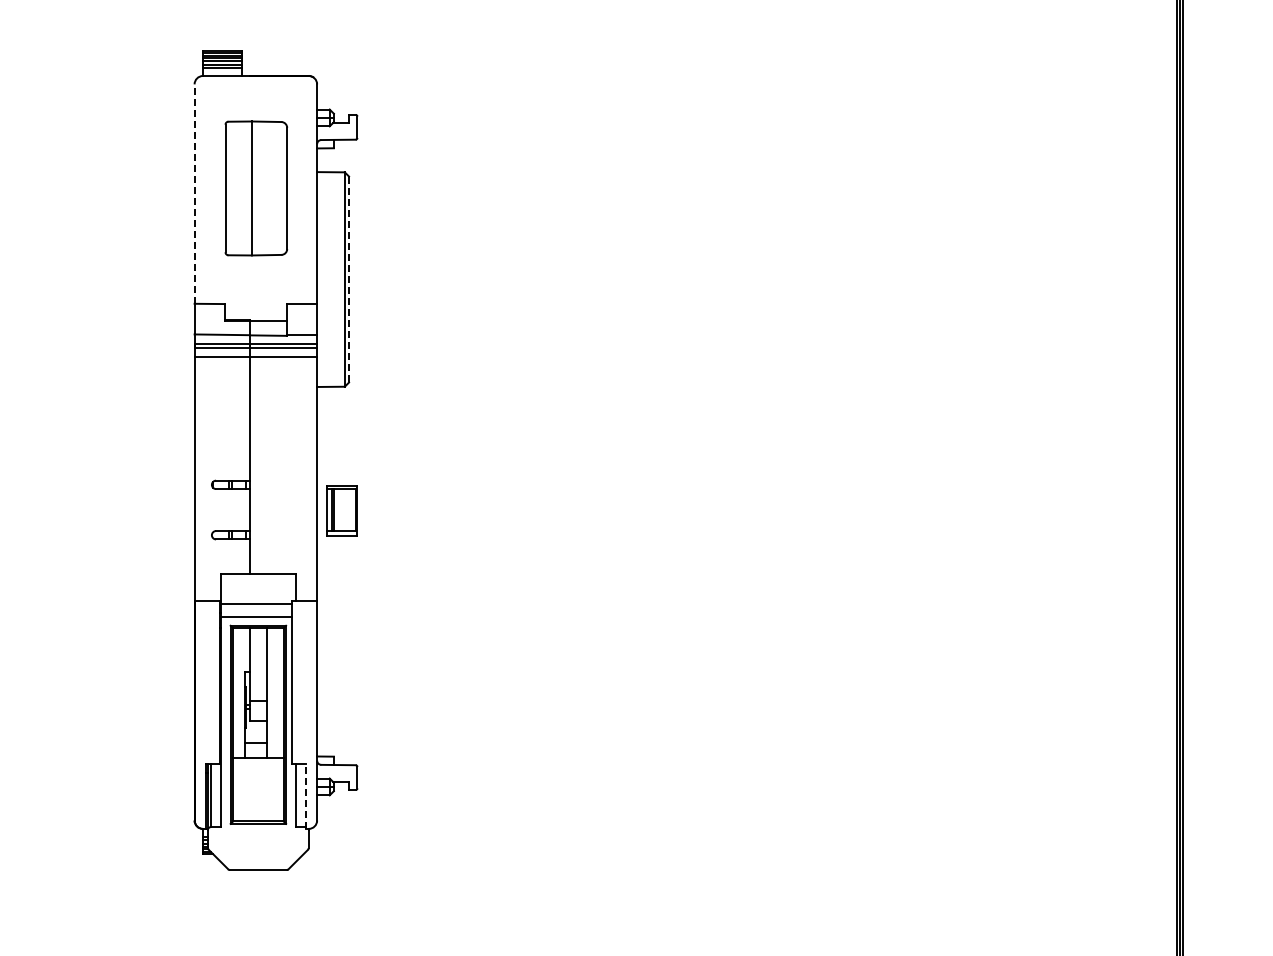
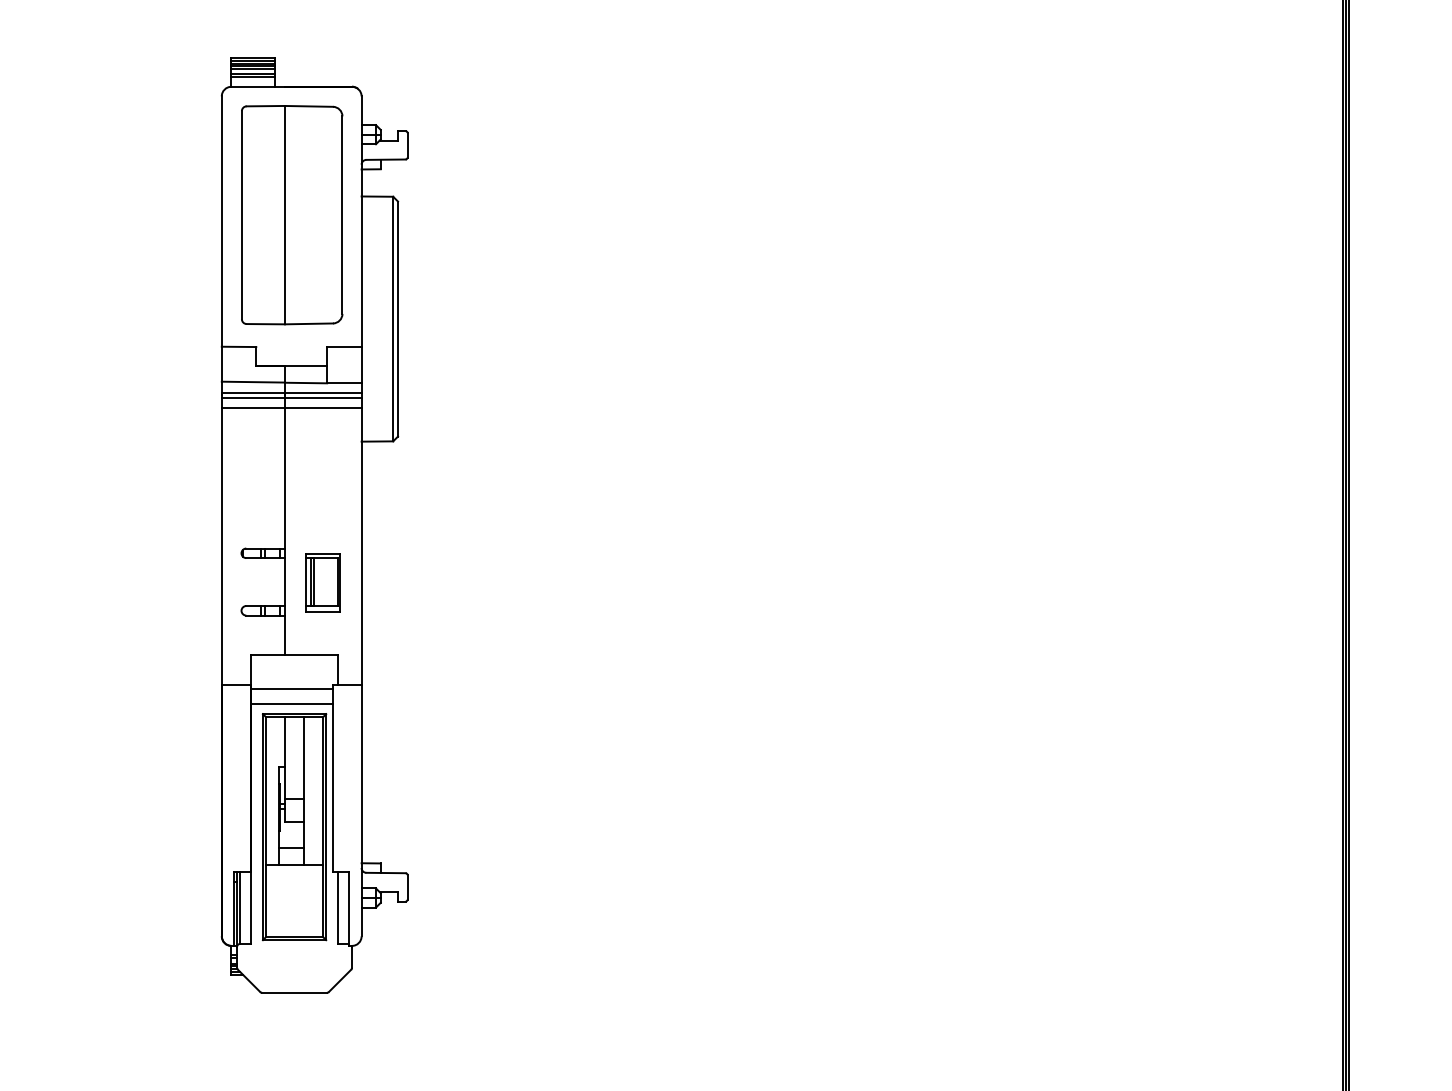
part: (256, 188) -> (292, 215), size x1.43
line: (194, 194) -> (221, 222), dashed -> solid
line: (349, 279) -> (398, 319), dashed -> solid
part: (341, 510) -> (322, 582), moved
line: (306, 796) -> (349, 908), dashed -> solid

